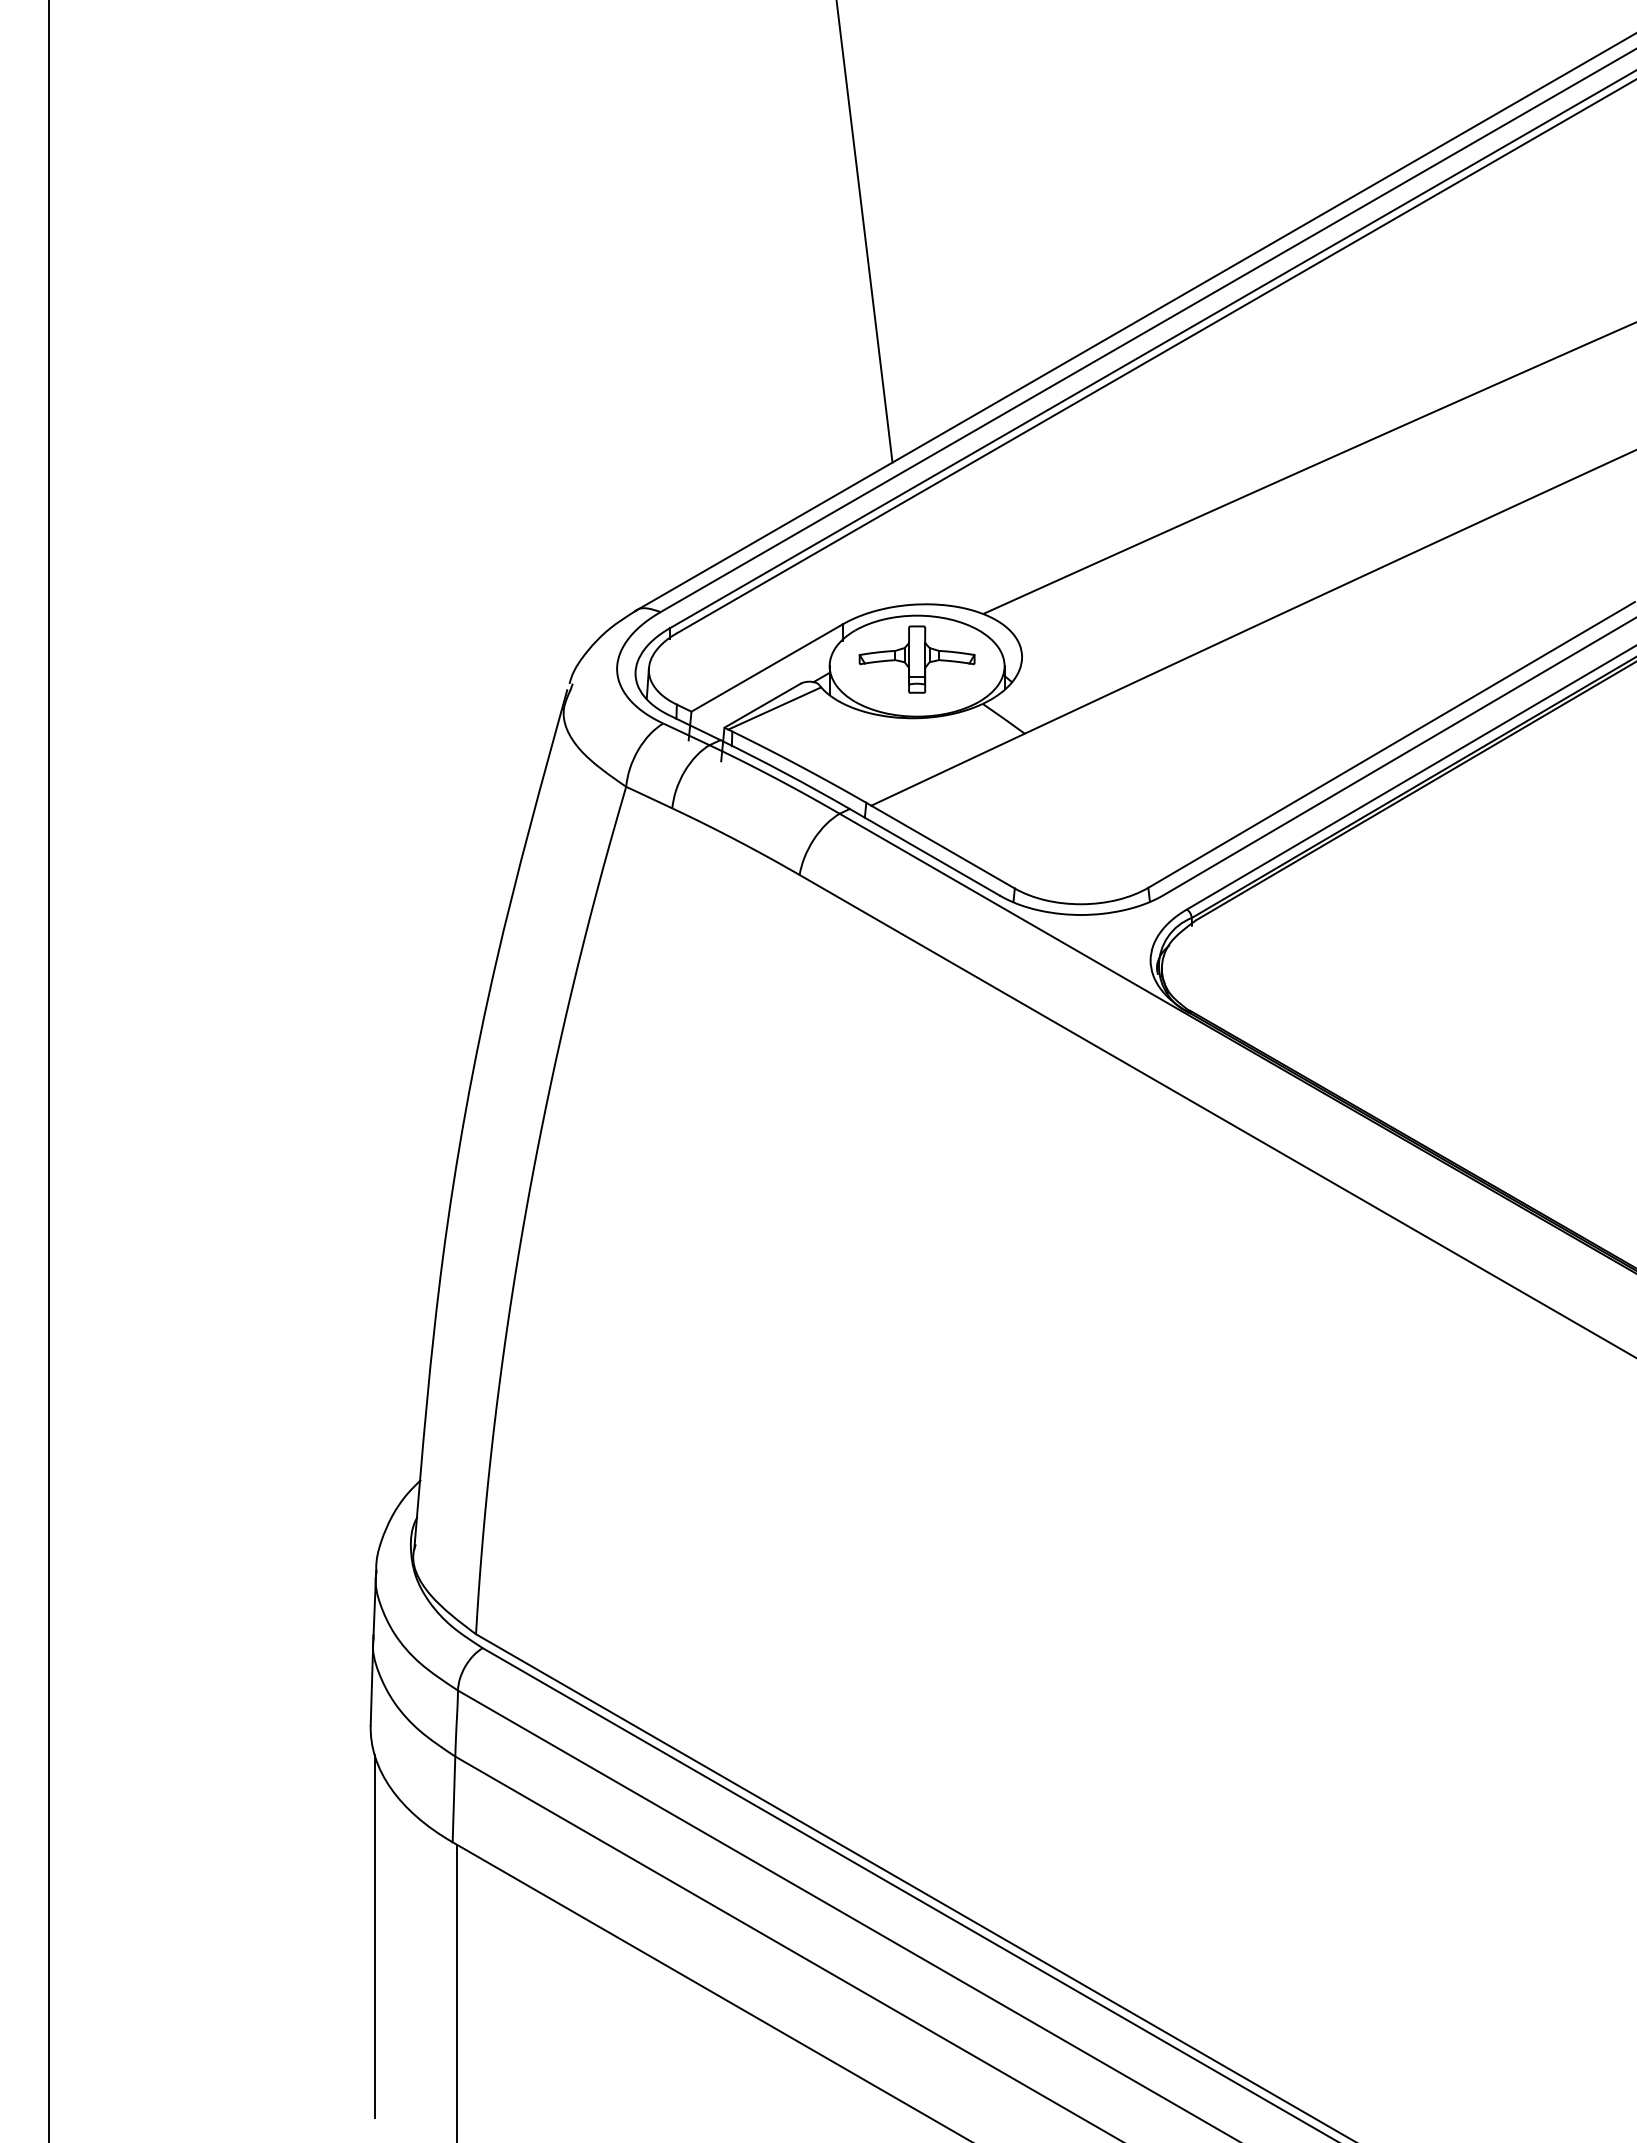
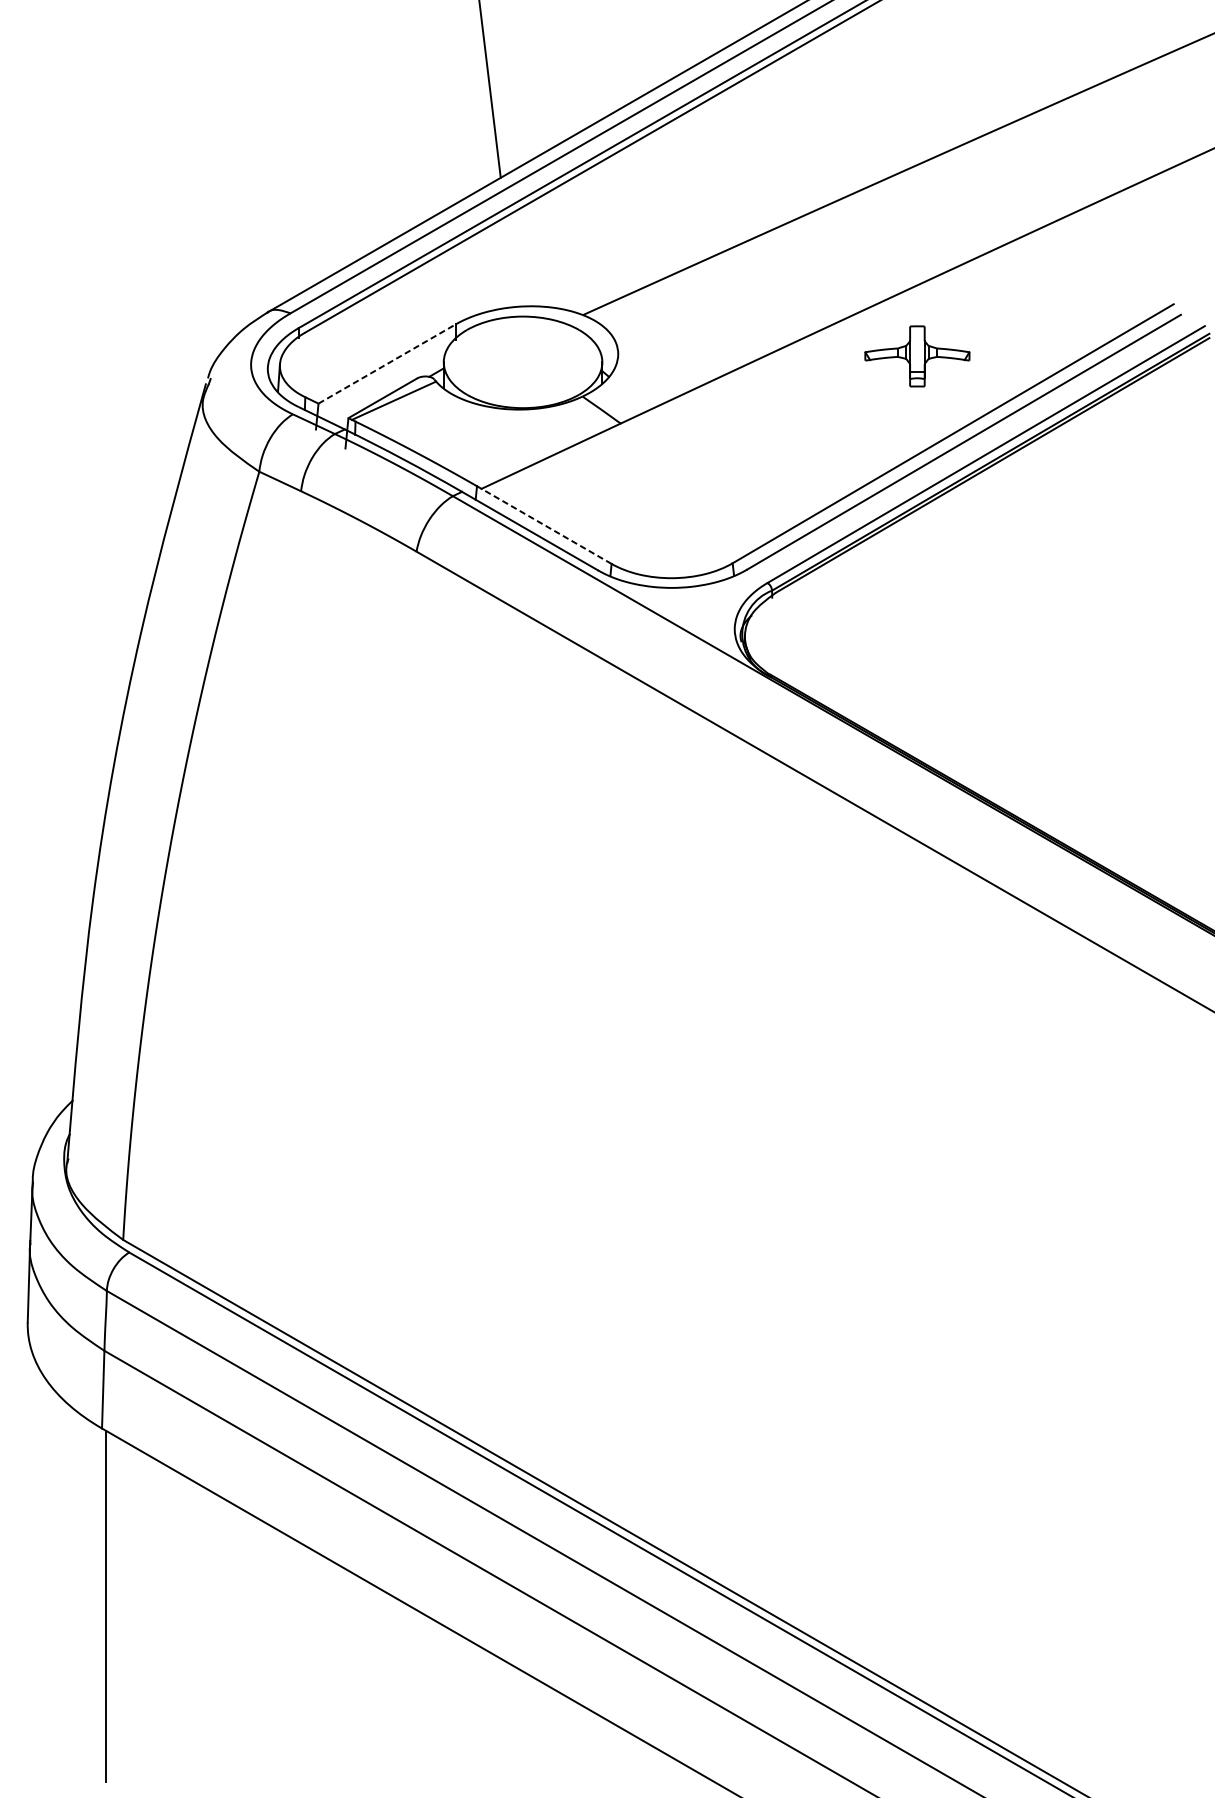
part: (916, 659) -> (916, 356), moved
line: (767, 667) -> (387, 363), solid -> dashed
line: (943, 847) -> (546, 526), solid -> dashed
line: (374, 1935) -> (31, 1513), removed

